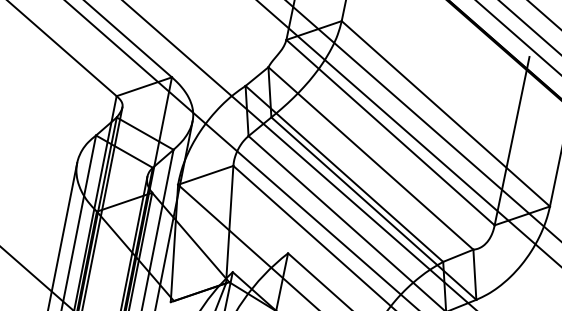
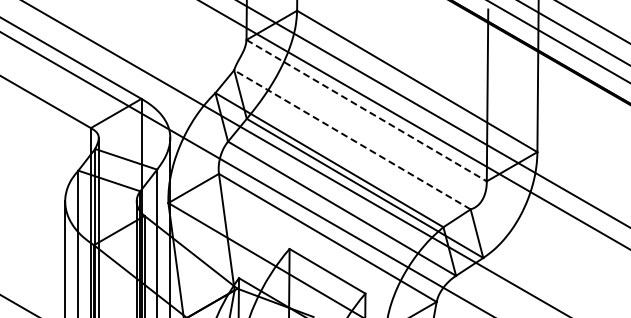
line: (391, 132) -> (367, 110), solid -> dashed
line: (371, 158) -> (352, 139), solid -> dashed

